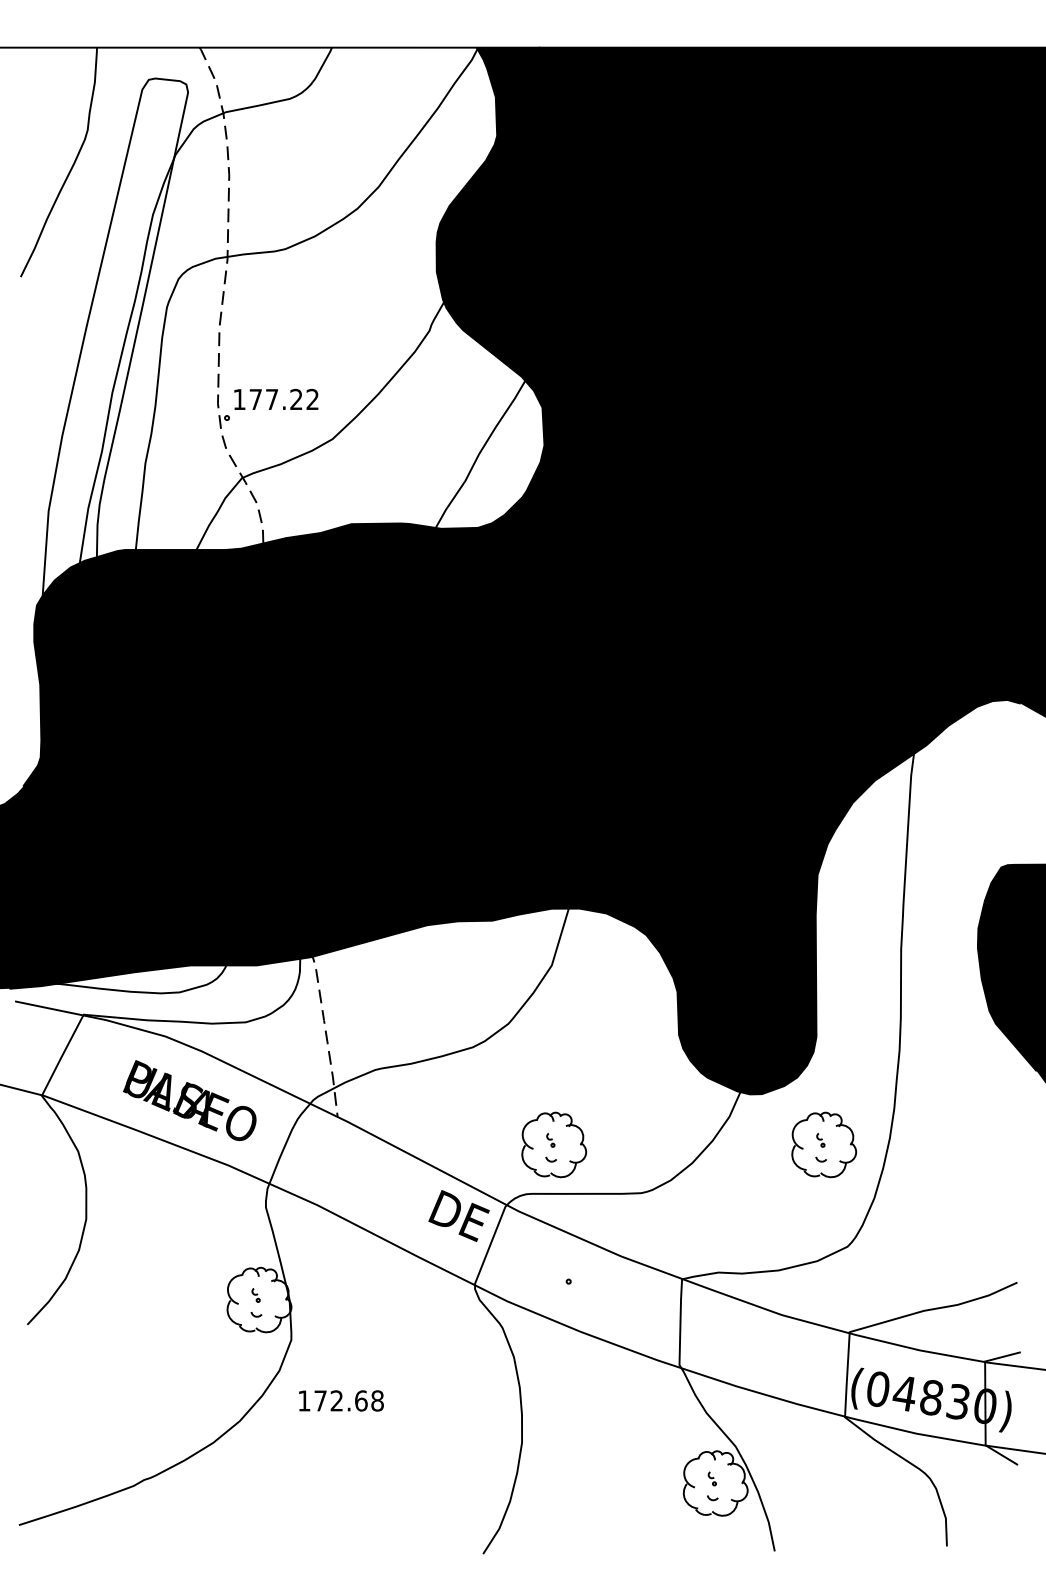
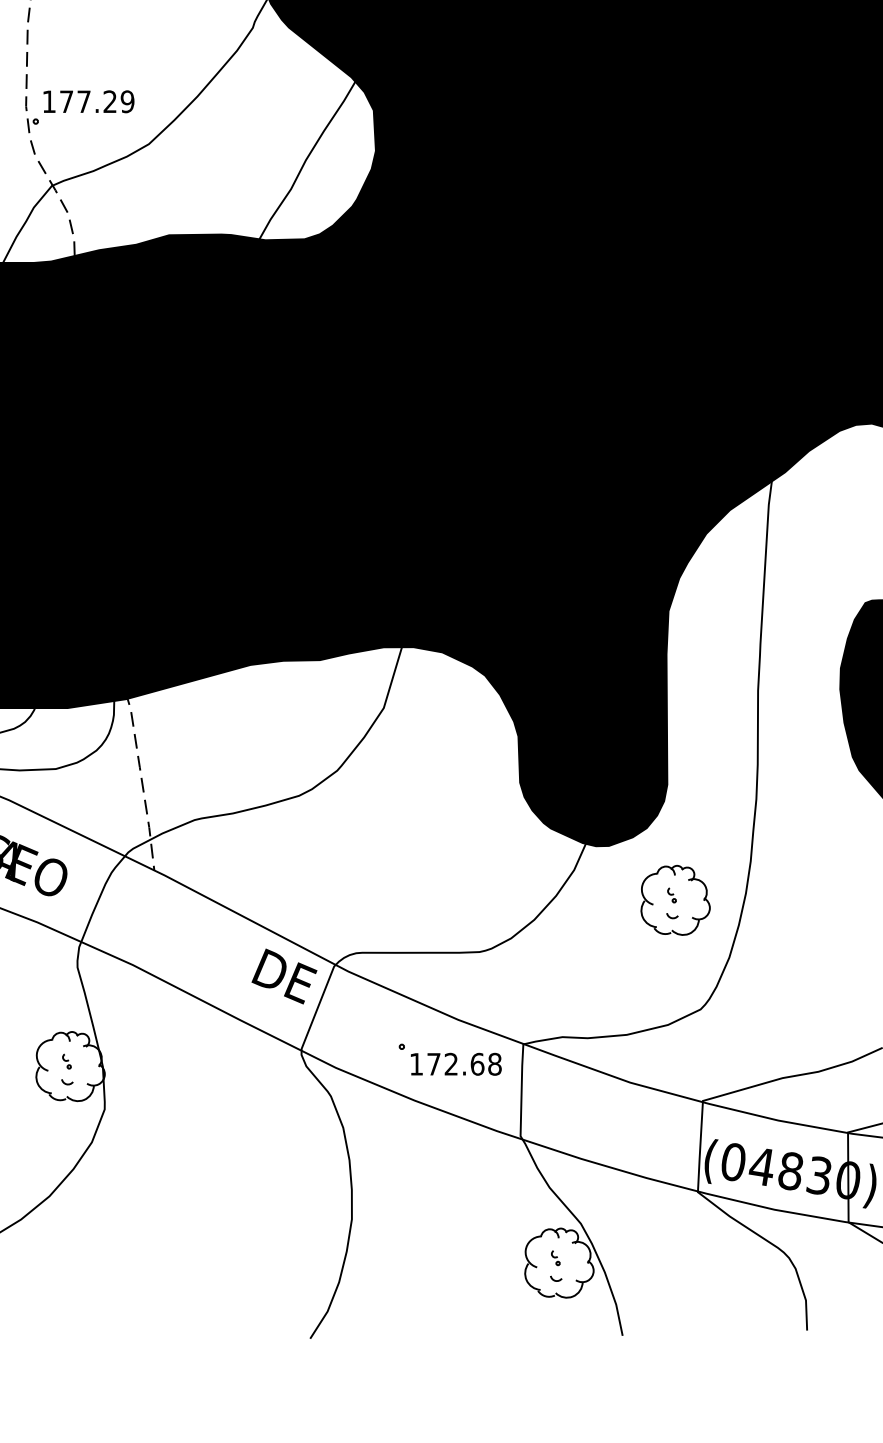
text: (312, 399) -> (127, 101), 177.22 -> 177.29
part: (554, 1144) -> (386, 899), removed
text: (341, 1400) -> (456, 1063), moved

